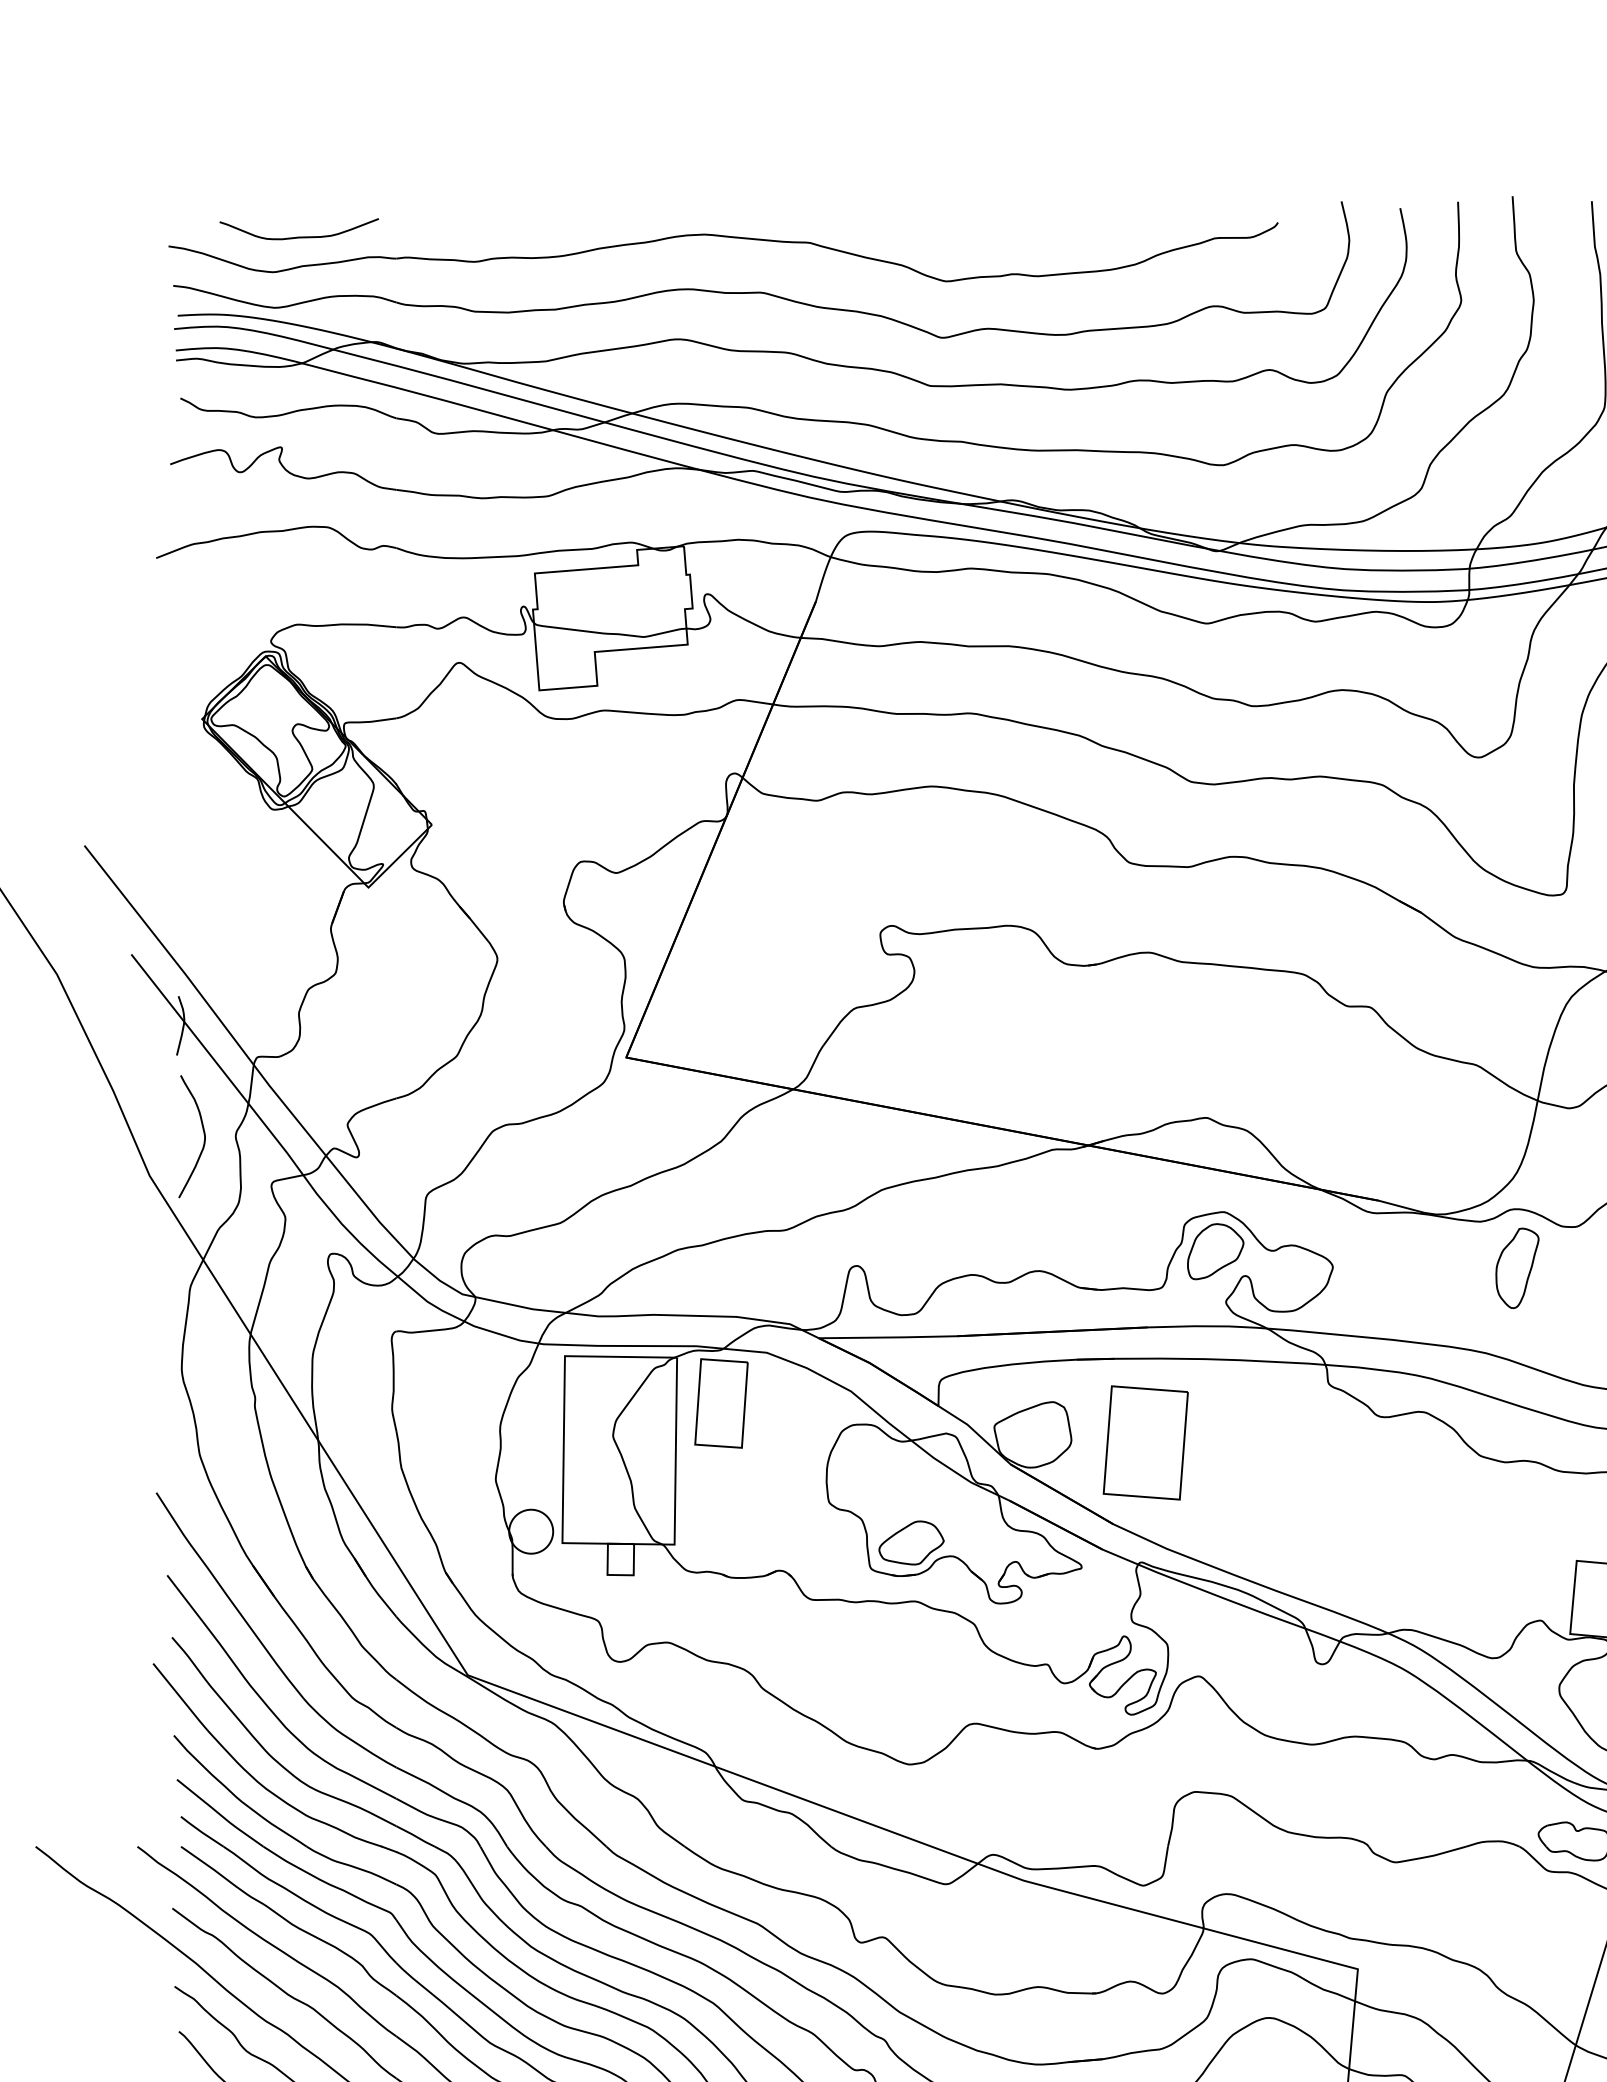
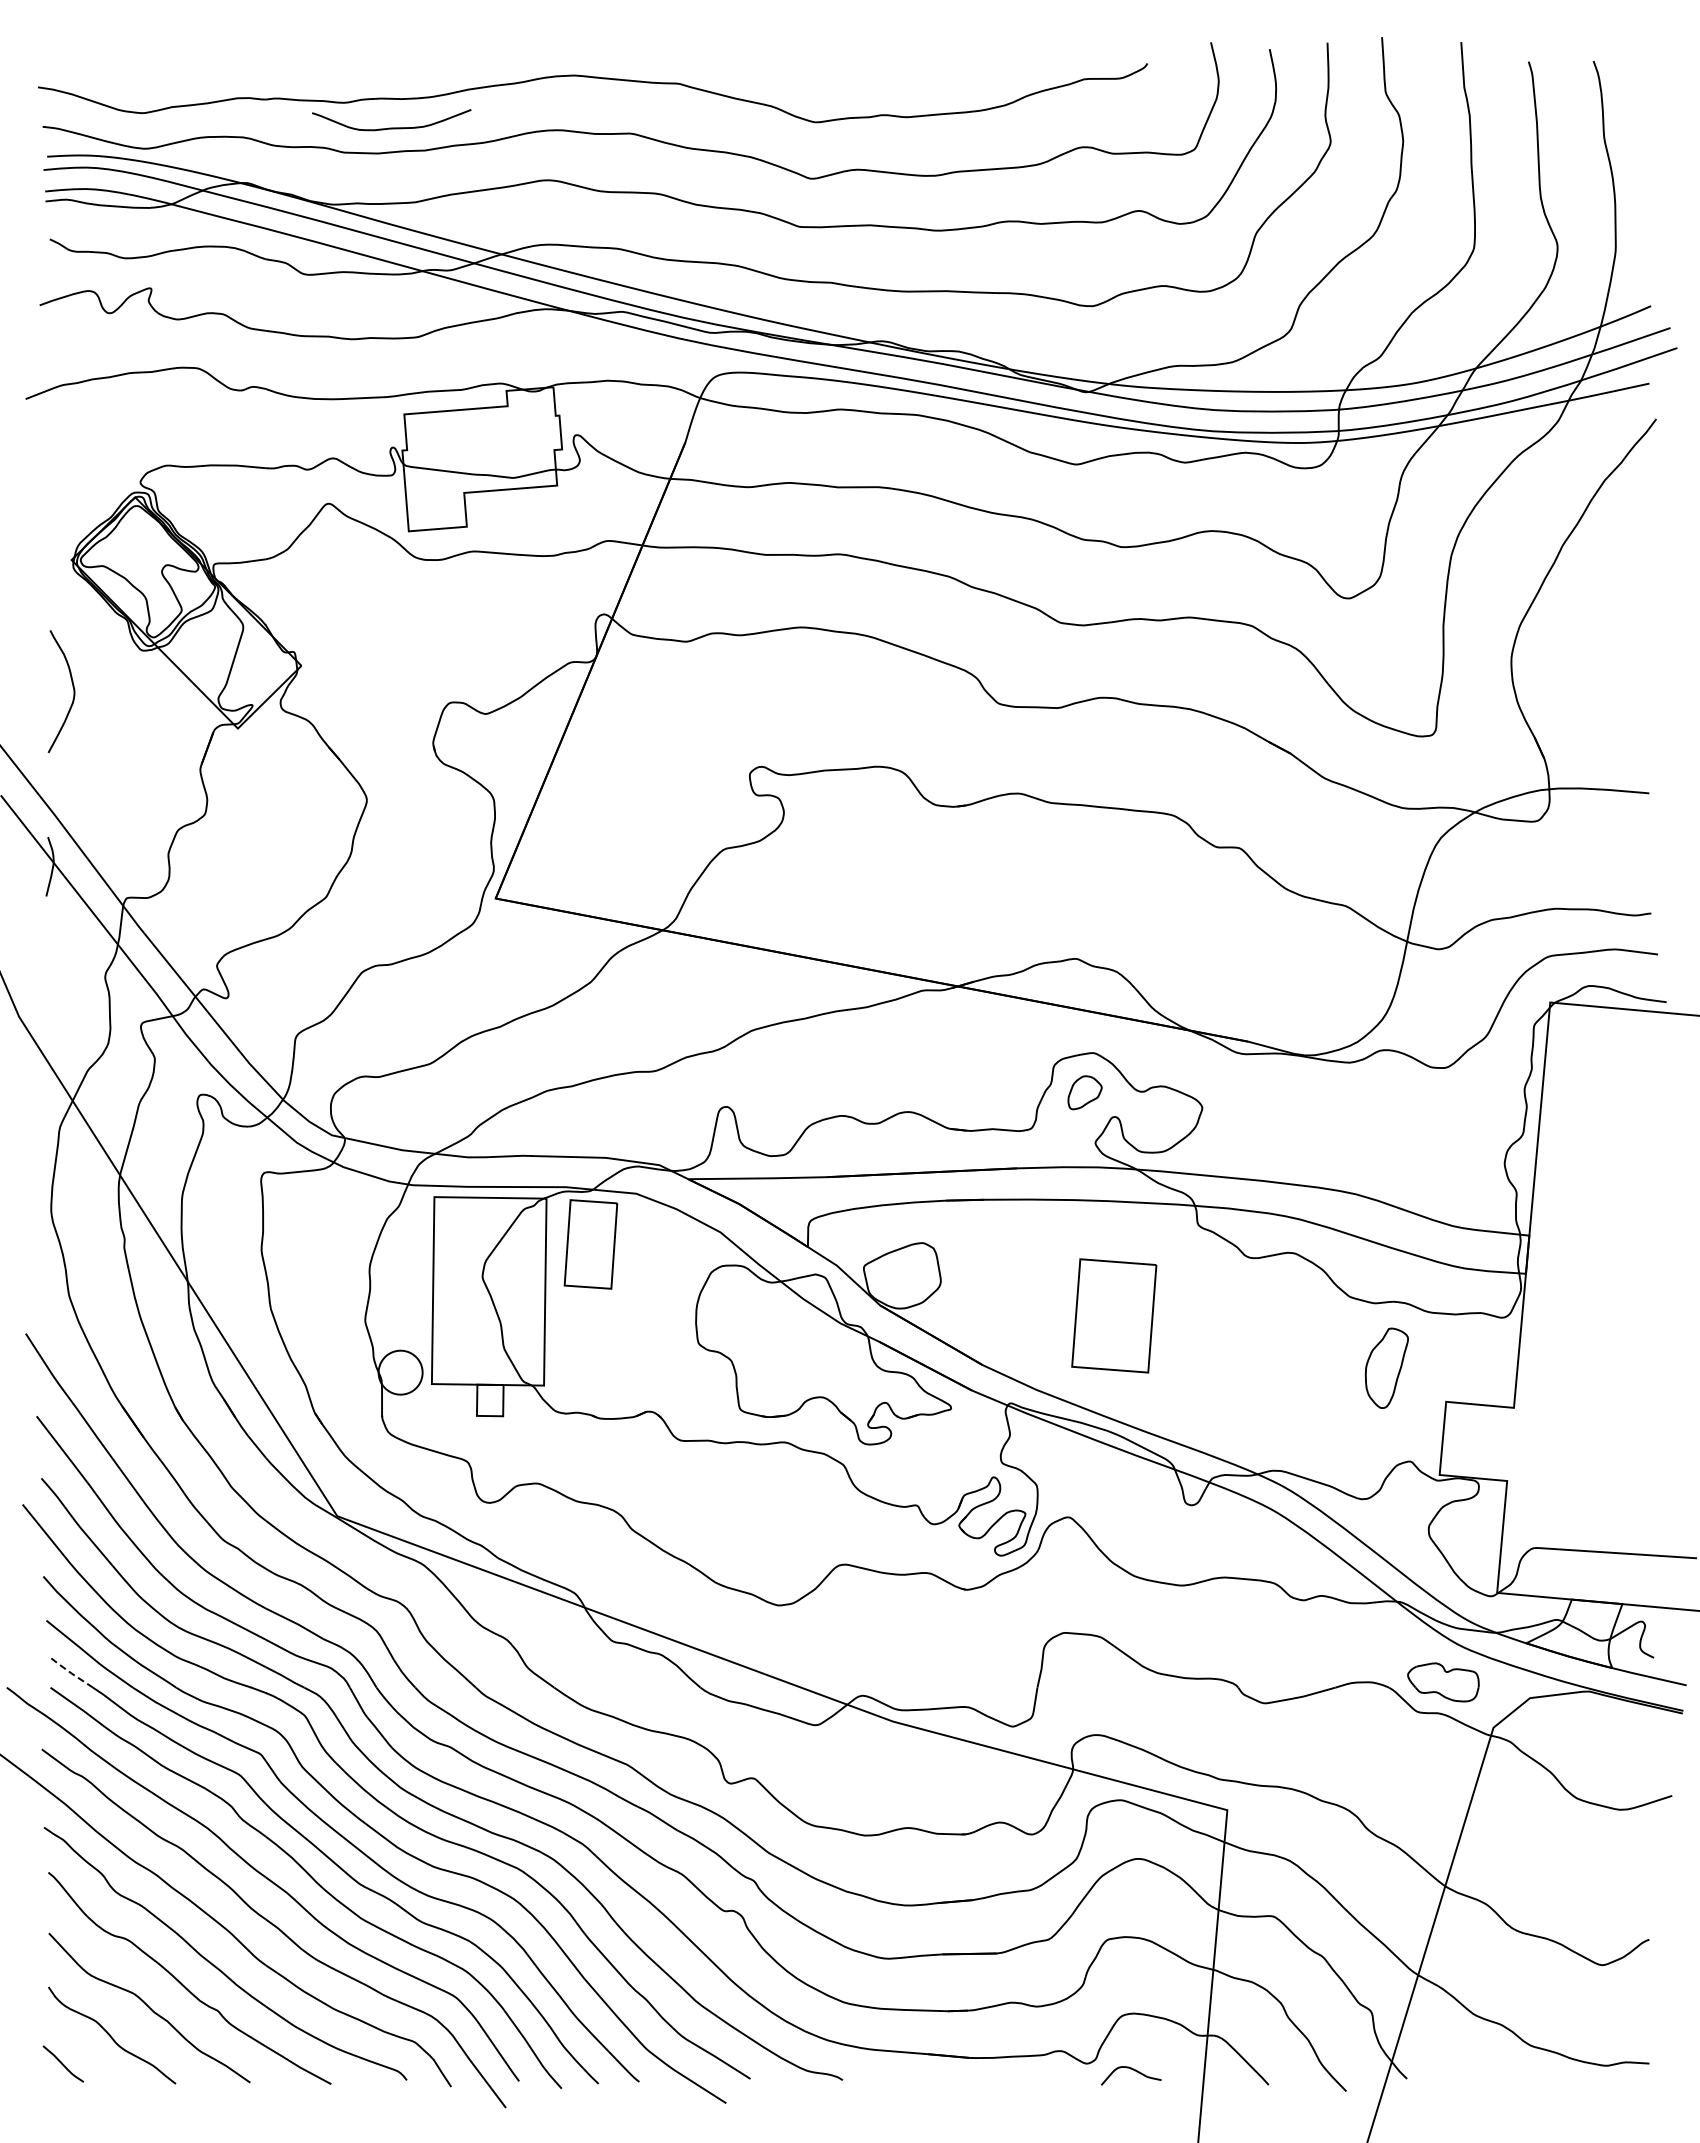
curve: (299, 236) -> (391, 127), moved
curve: (203, 1132) -> (72, 687), moved
part: (1215, 1251) -> (1084, 1092), size x0.6
part: (1517, 1267) -> (1386, 1367), moved
part: (1146, 1442) -> (1114, 1315), moved
part: (912, 1542) -> (781, 1383), removed
line: (202, 1832) -> (71, 1673), solid -> dashed

